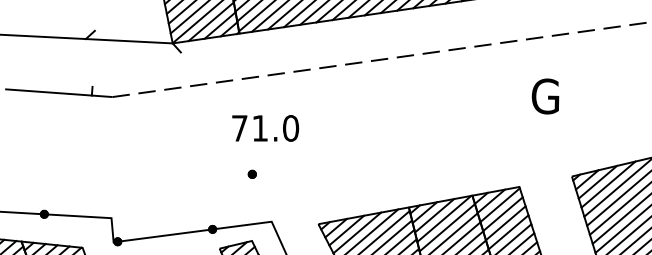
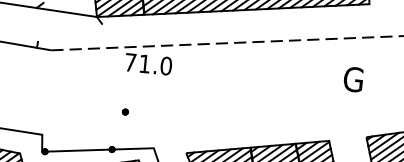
text: (265, 128) -> (148, 64), moved
part: (251, 173) -> (124, 111), moved

